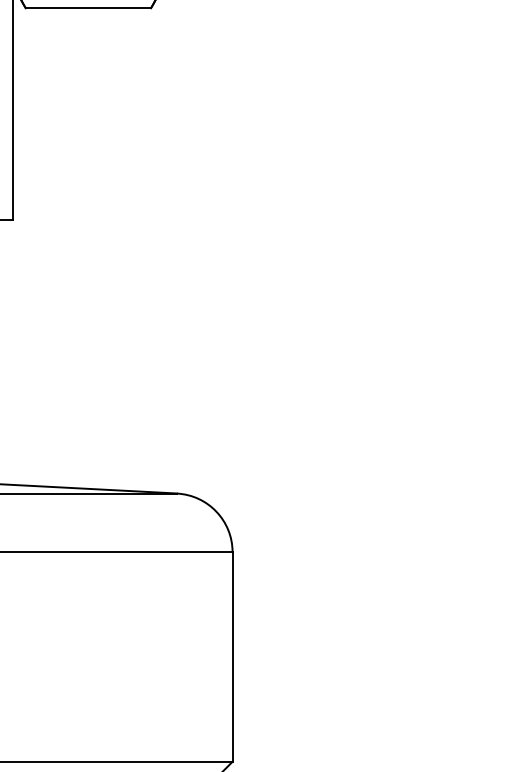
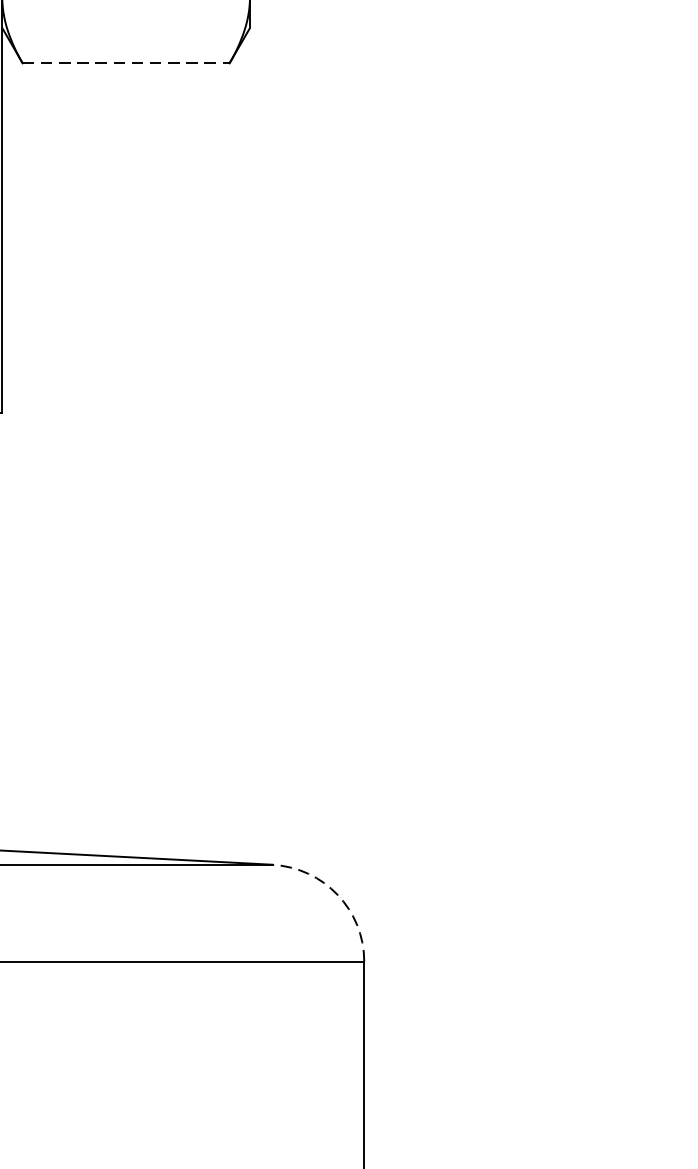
line: (88, 8) -> (126, 63), solid -> dashed
arc: (216, 511) -> (337, 894), solid -> dashed

